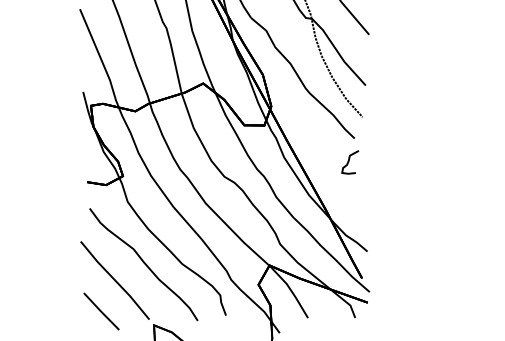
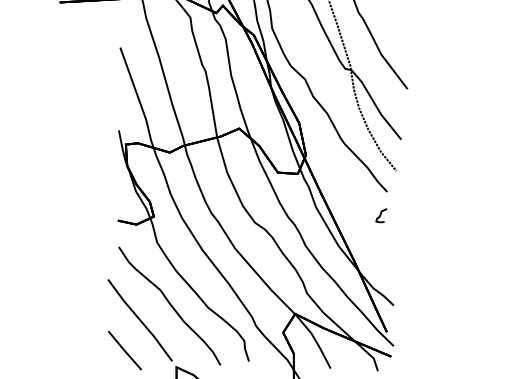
part: (350, 162) -> (381, 215), size x0.6

